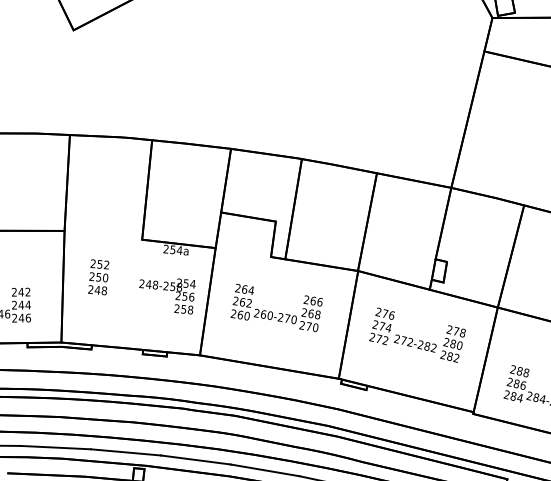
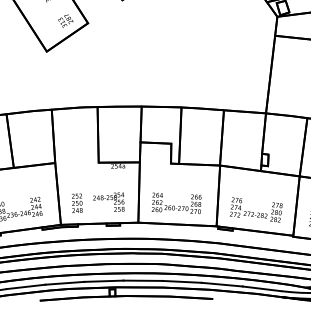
text: (99, 275) -> (77, 202), moved
text: (166, 292) -> (108, 201), moved
text: (276, 308) -> (176, 203), moved
text: (418, 334) -> (256, 209), moved

